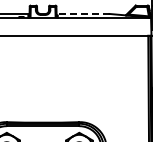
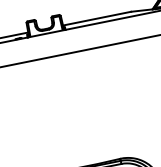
line: (82, 13) -> (96, 18), dashed -> solid

